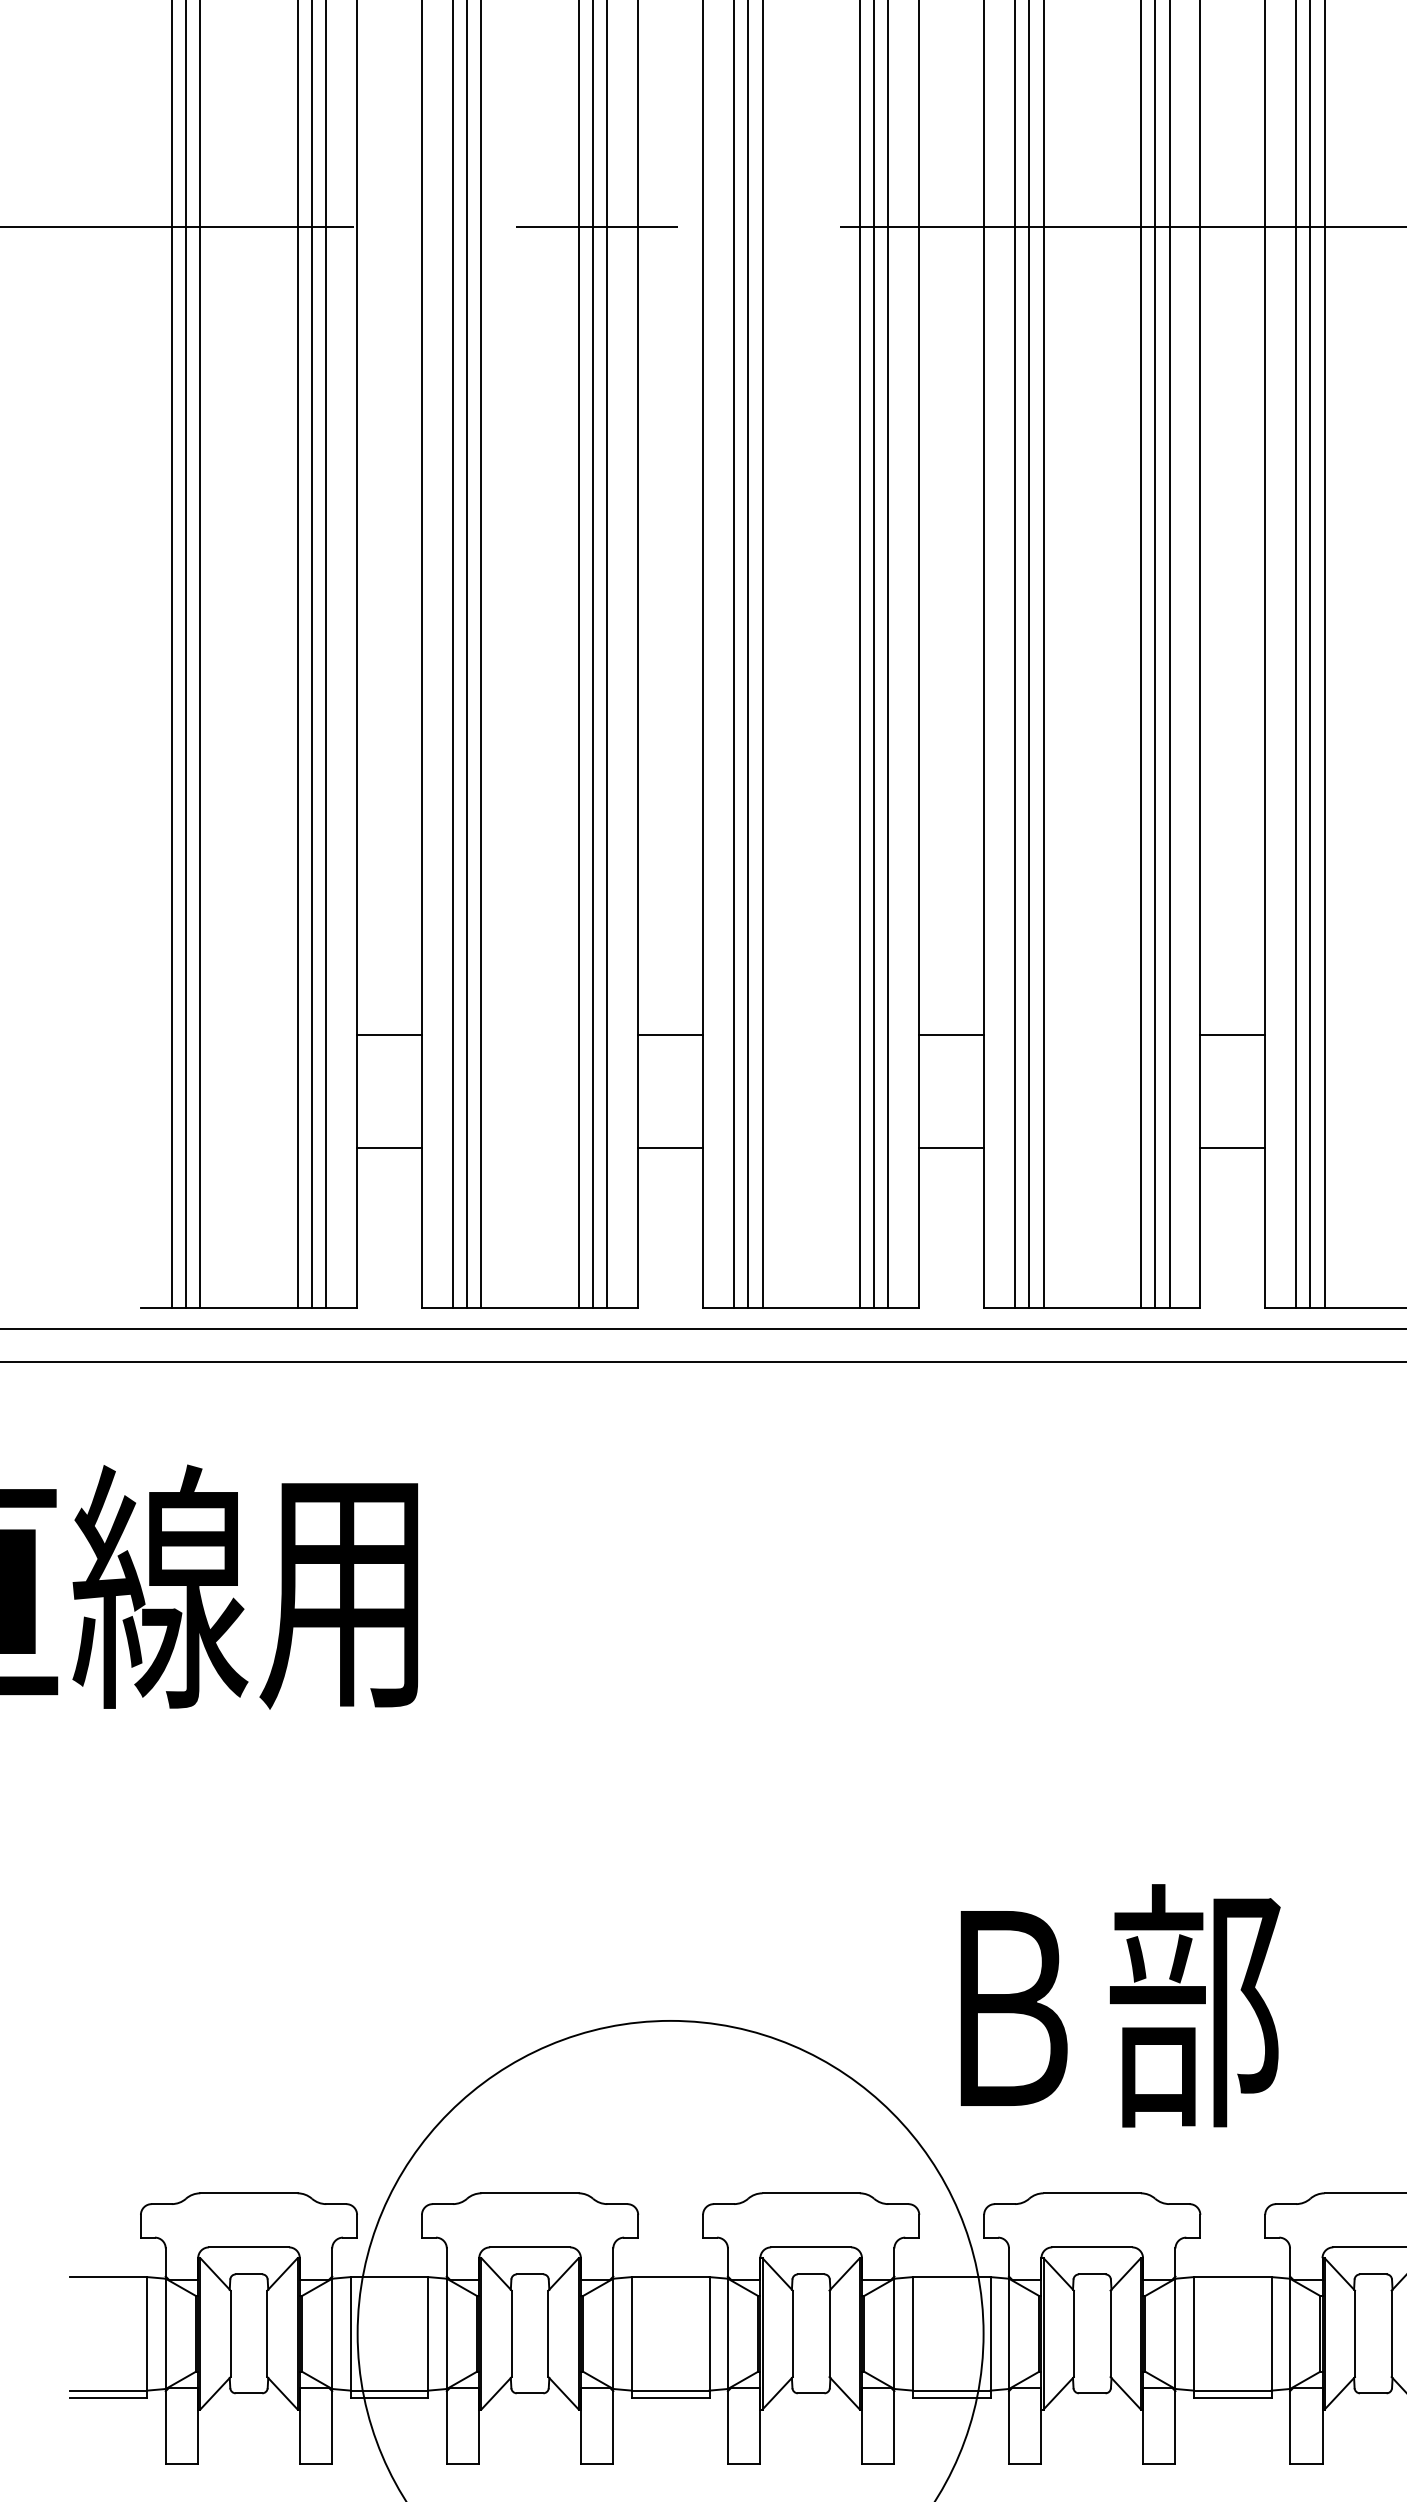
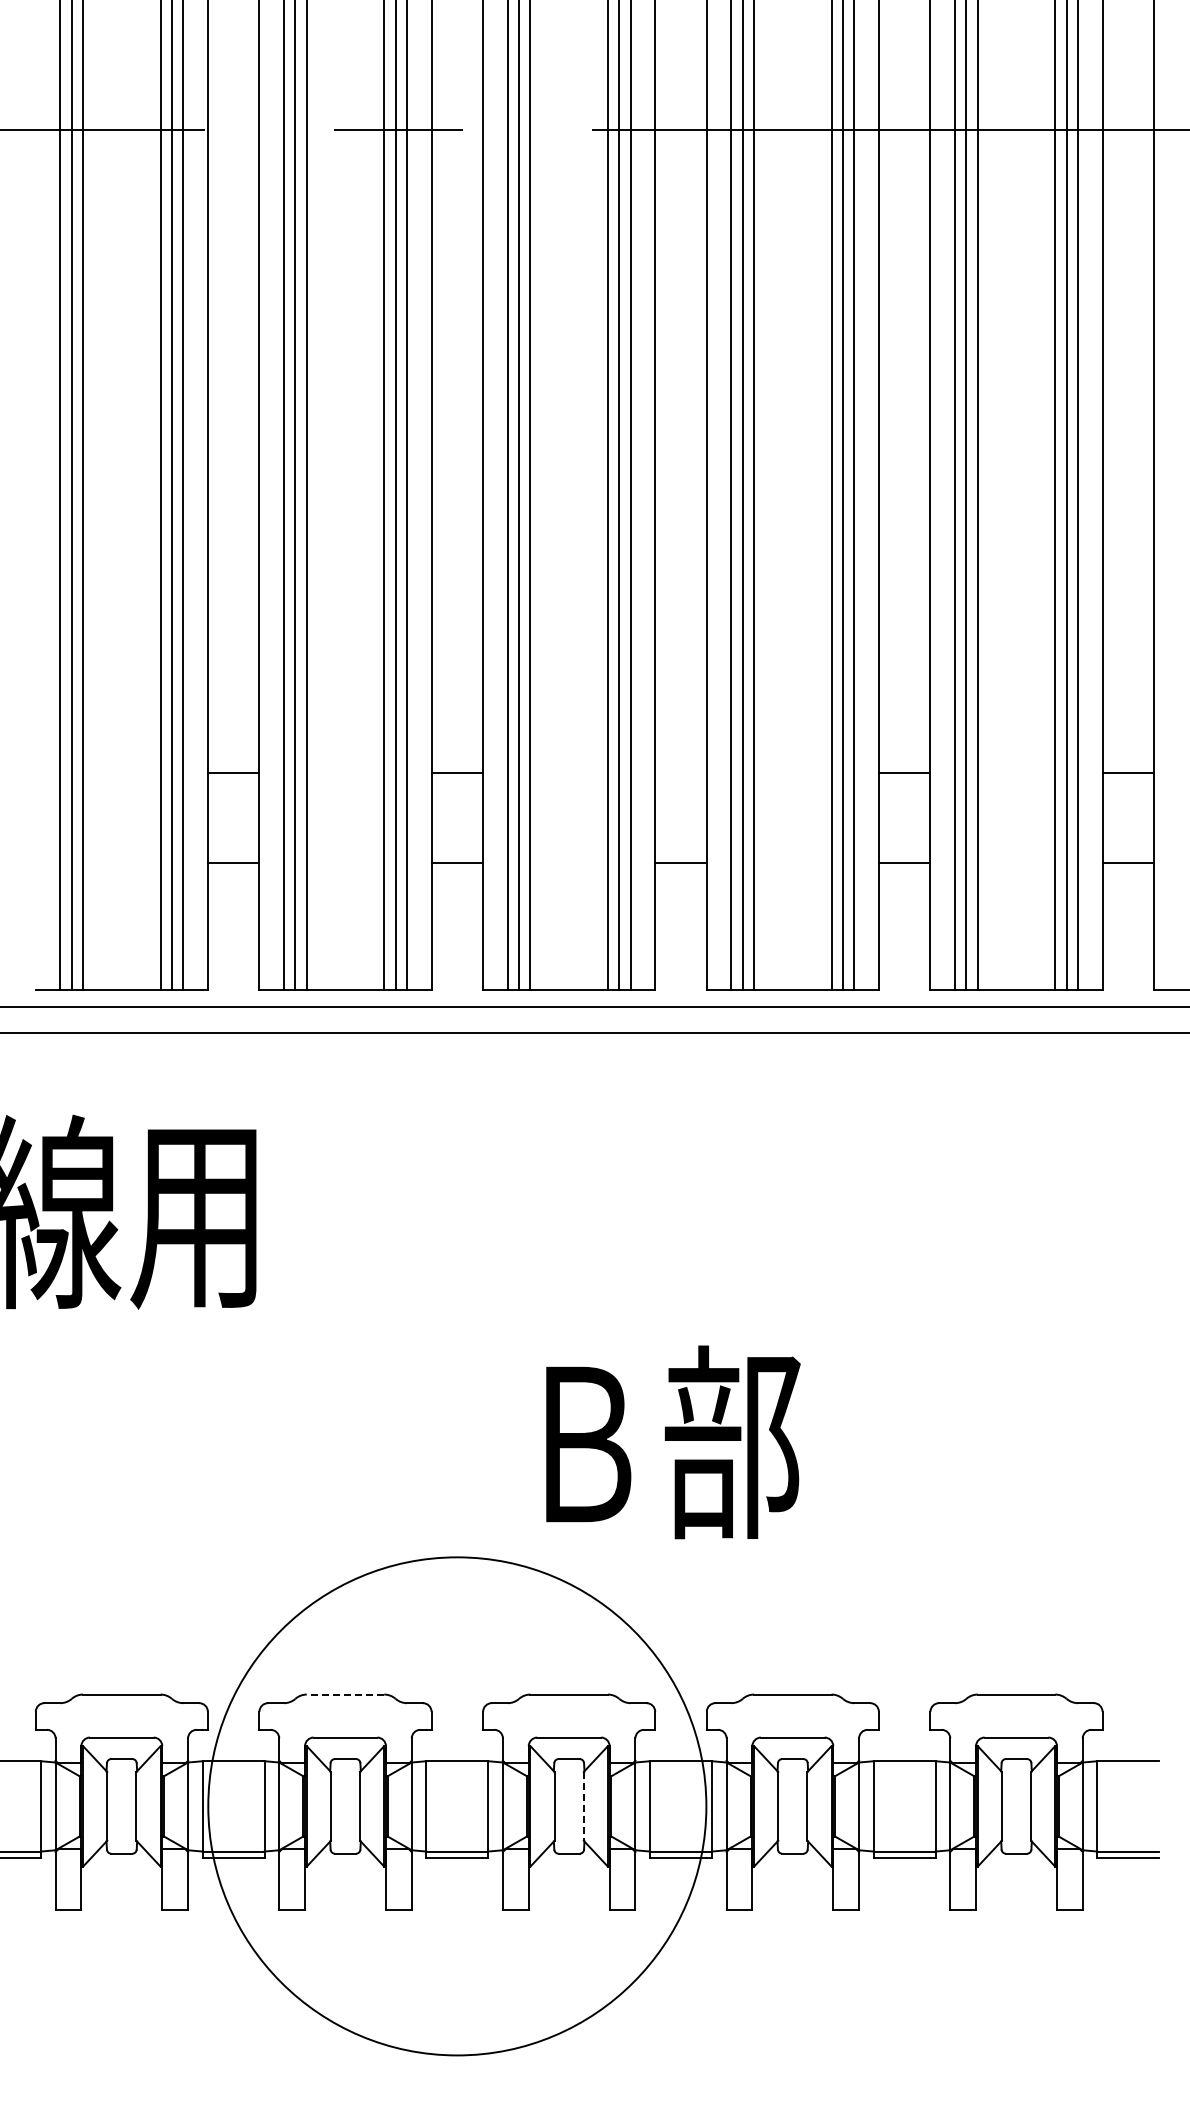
line: (951, 1034) -> (680, 772), removed
text: (1120, 2005) -> (673, 1442), moved
line: (530, 2193) -> (345, 1694), solid -> dashed
line: (829, 2333) -> (583, 1806), solid -> dashed

